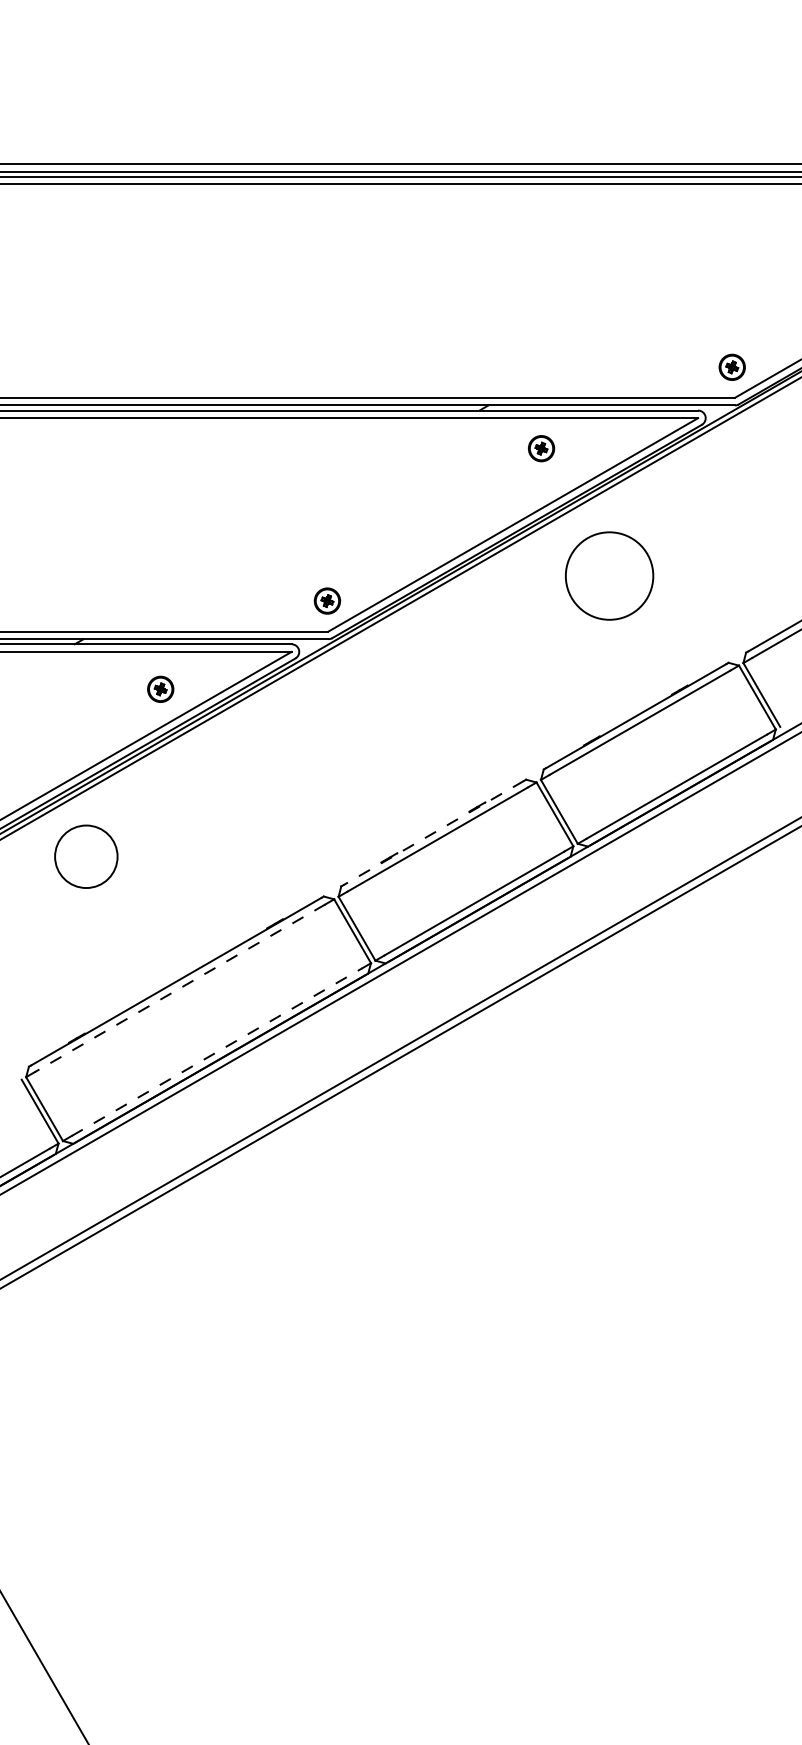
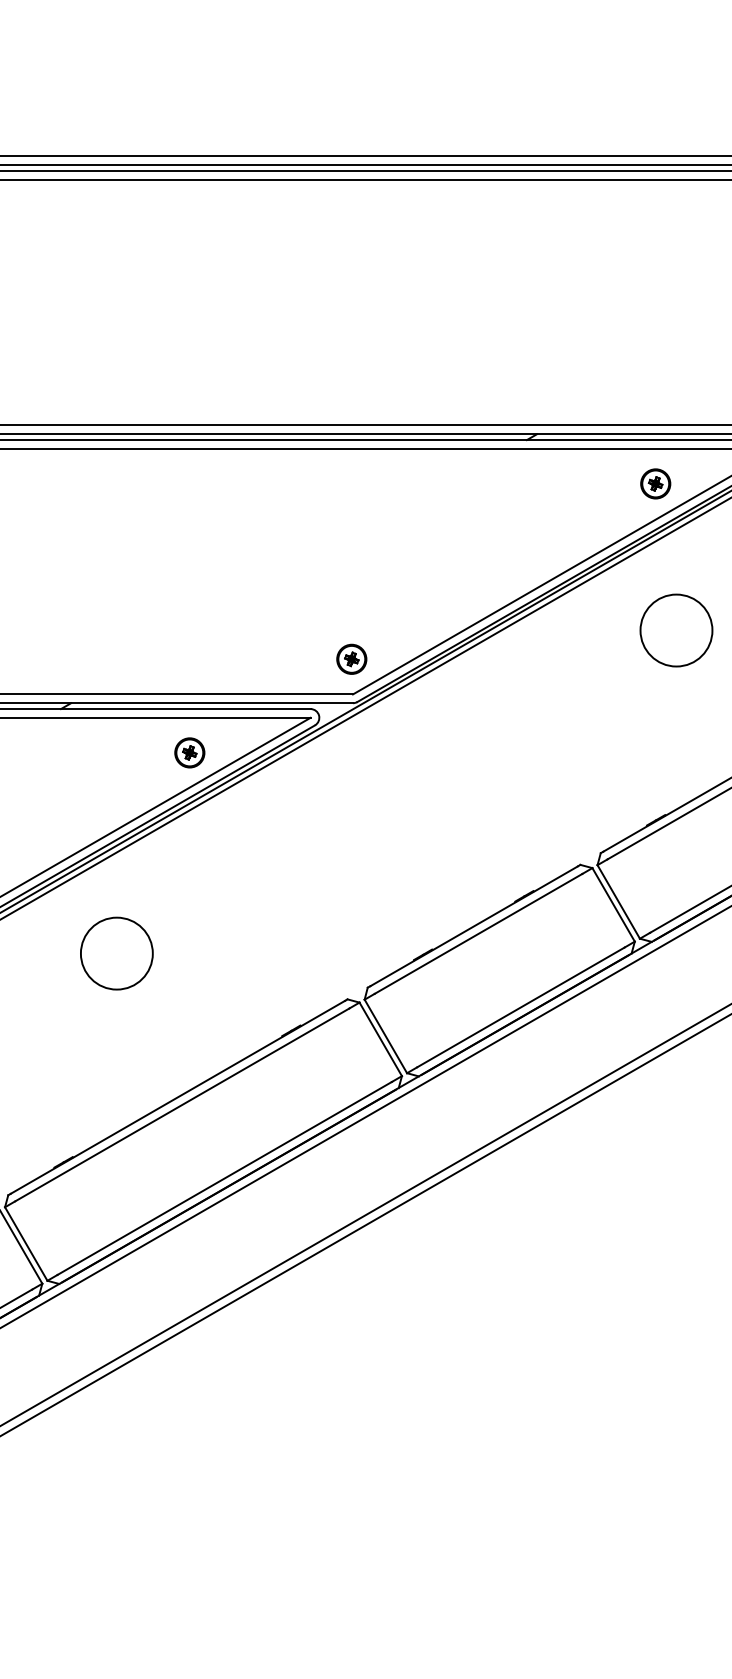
part: (541, 448) -> (655, 483), moved
circle: (609, 575) -> (676, 629), size x0.71
part: (160, 688) -> (189, 751), moved
line: (433, 833) -> (473, 926), dashed -> solid
circle: (86, 856) -> (117, 953), moved
line: (180, 988) -> (182, 1105), dashed -> solid
line: (217, 1052) -> (225, 1178), dashed -> solid

